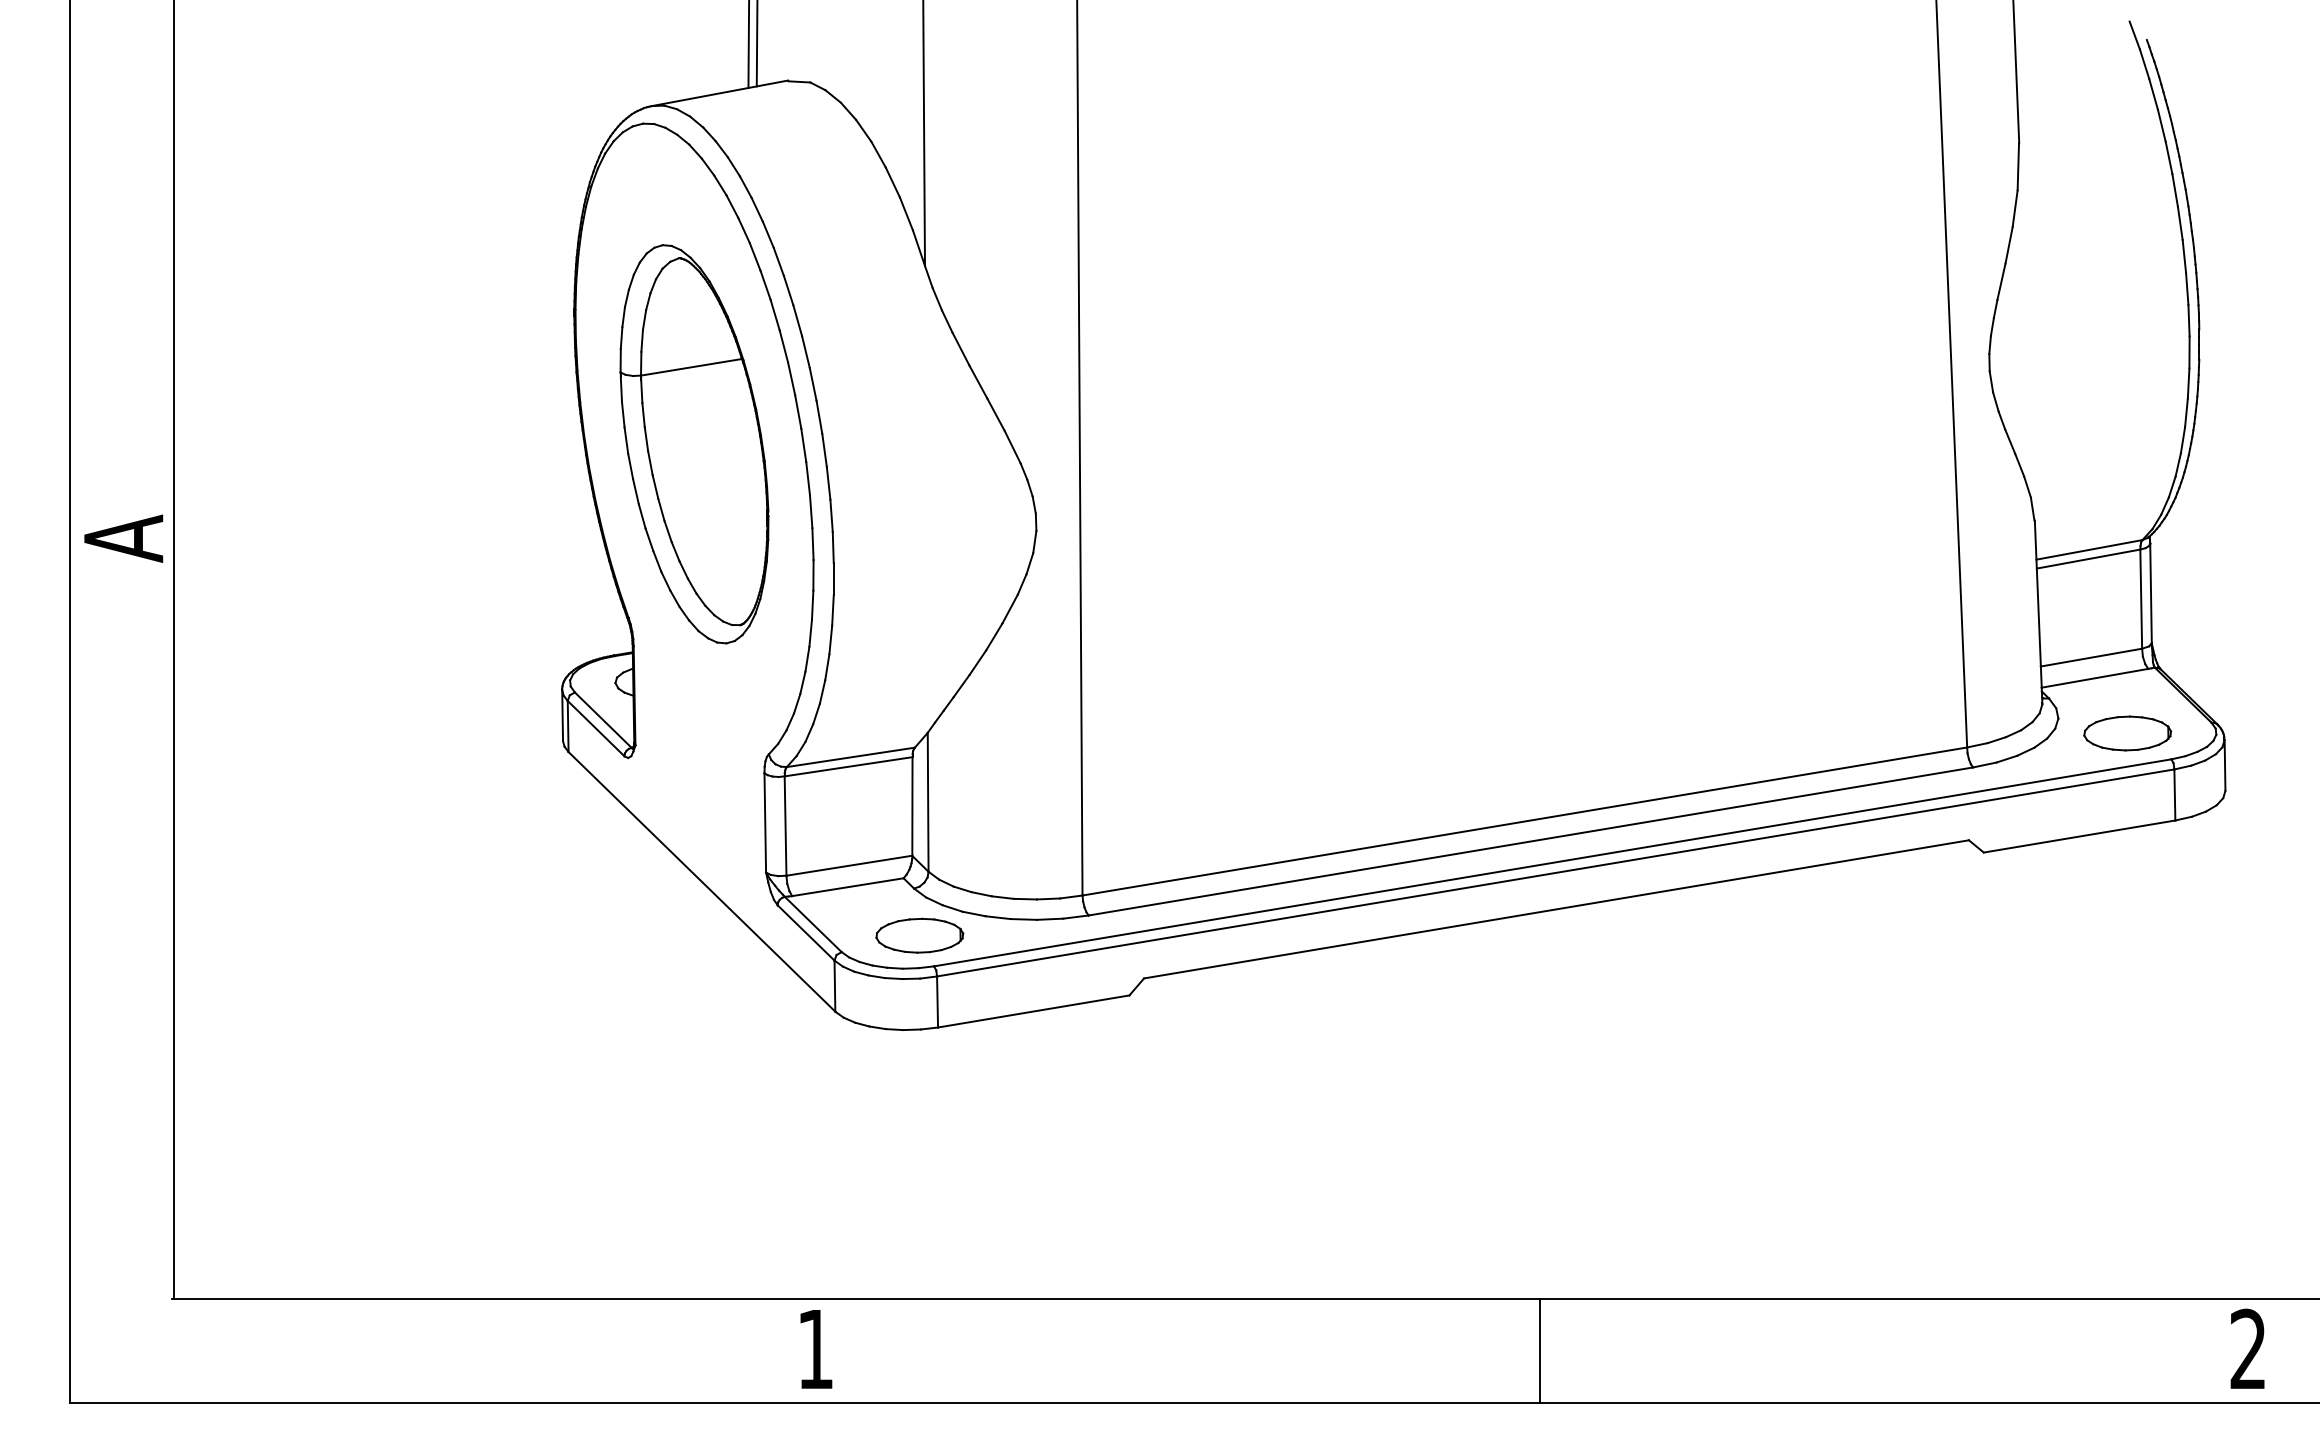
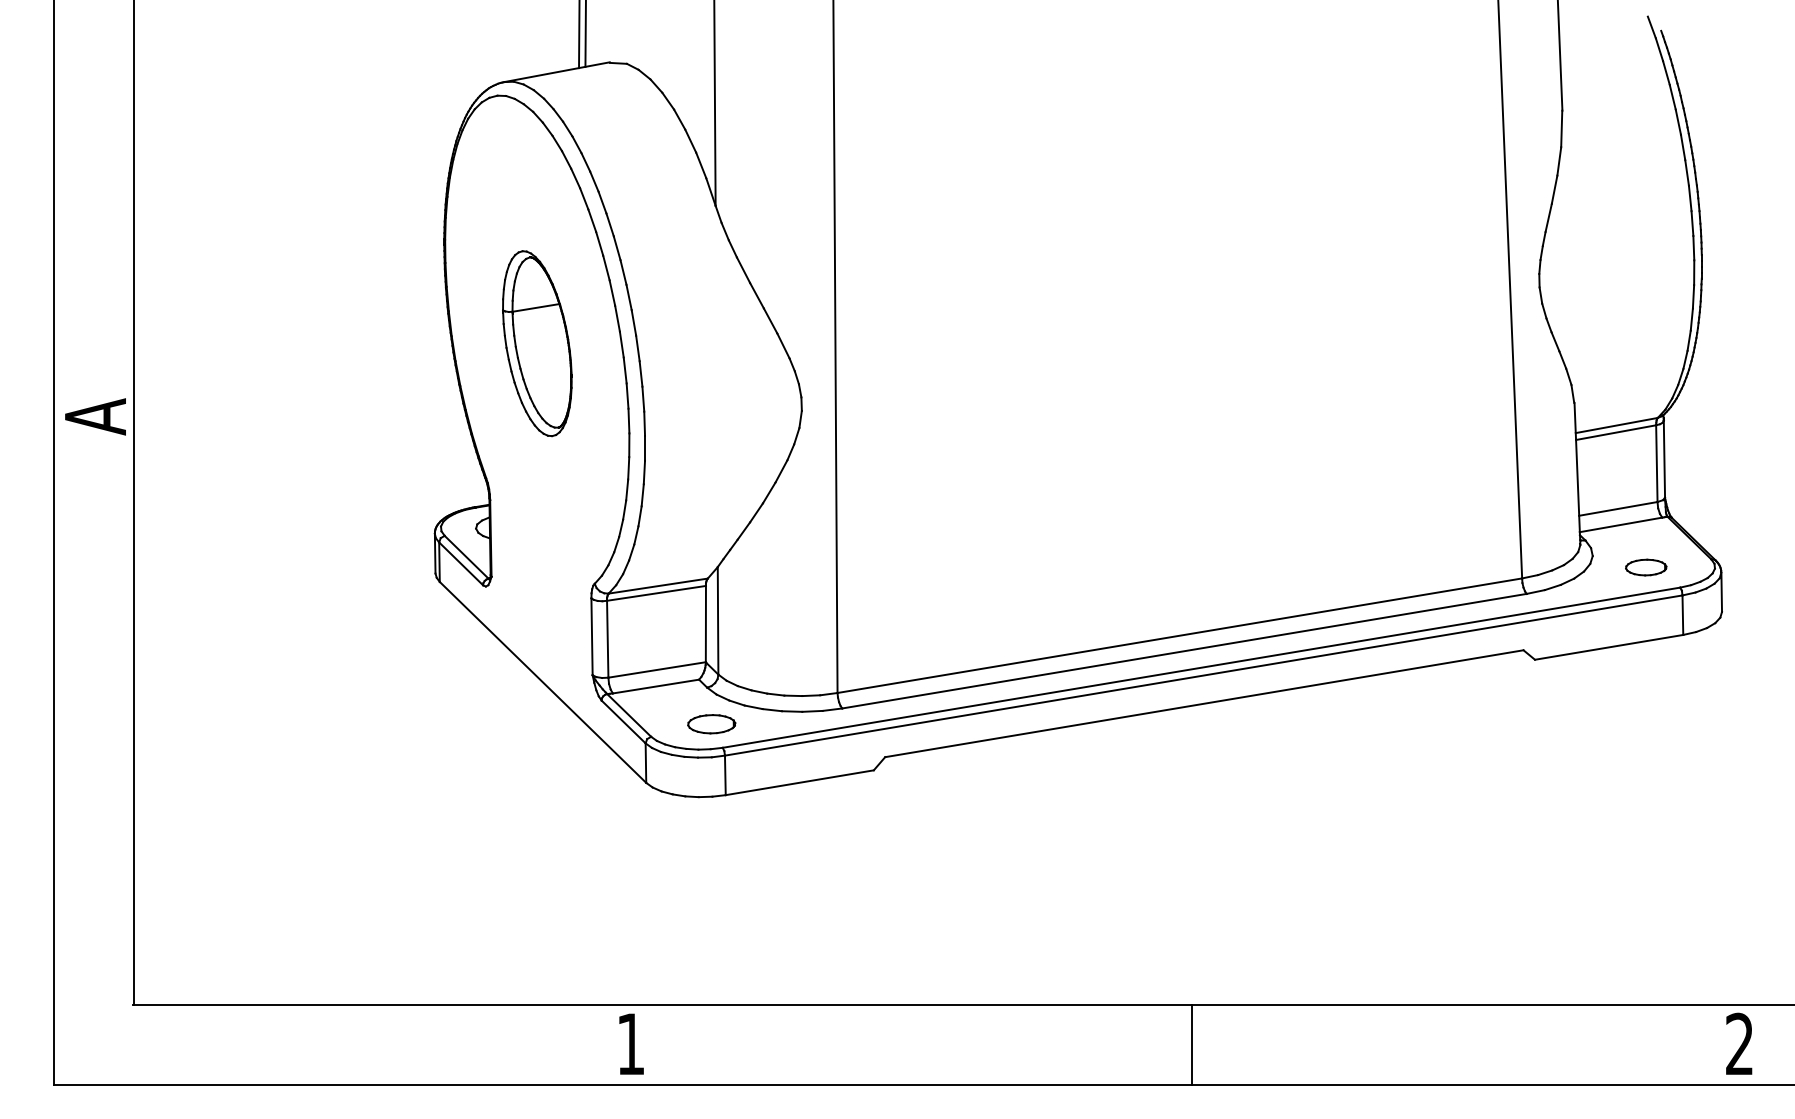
part: (694, 443) -> (537, 343), size x0.6
part: (2126, 733) -> (1645, 567), size x0.6
part: (919, 936) -> (711, 724), size x0.7

